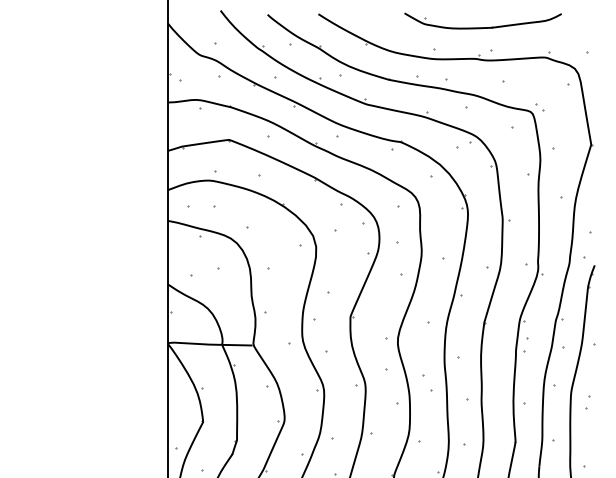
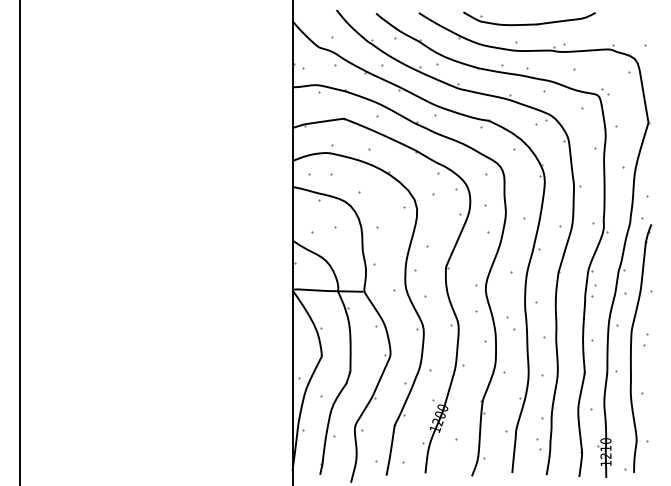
part: (483, 20) -> (529, 18), moved

